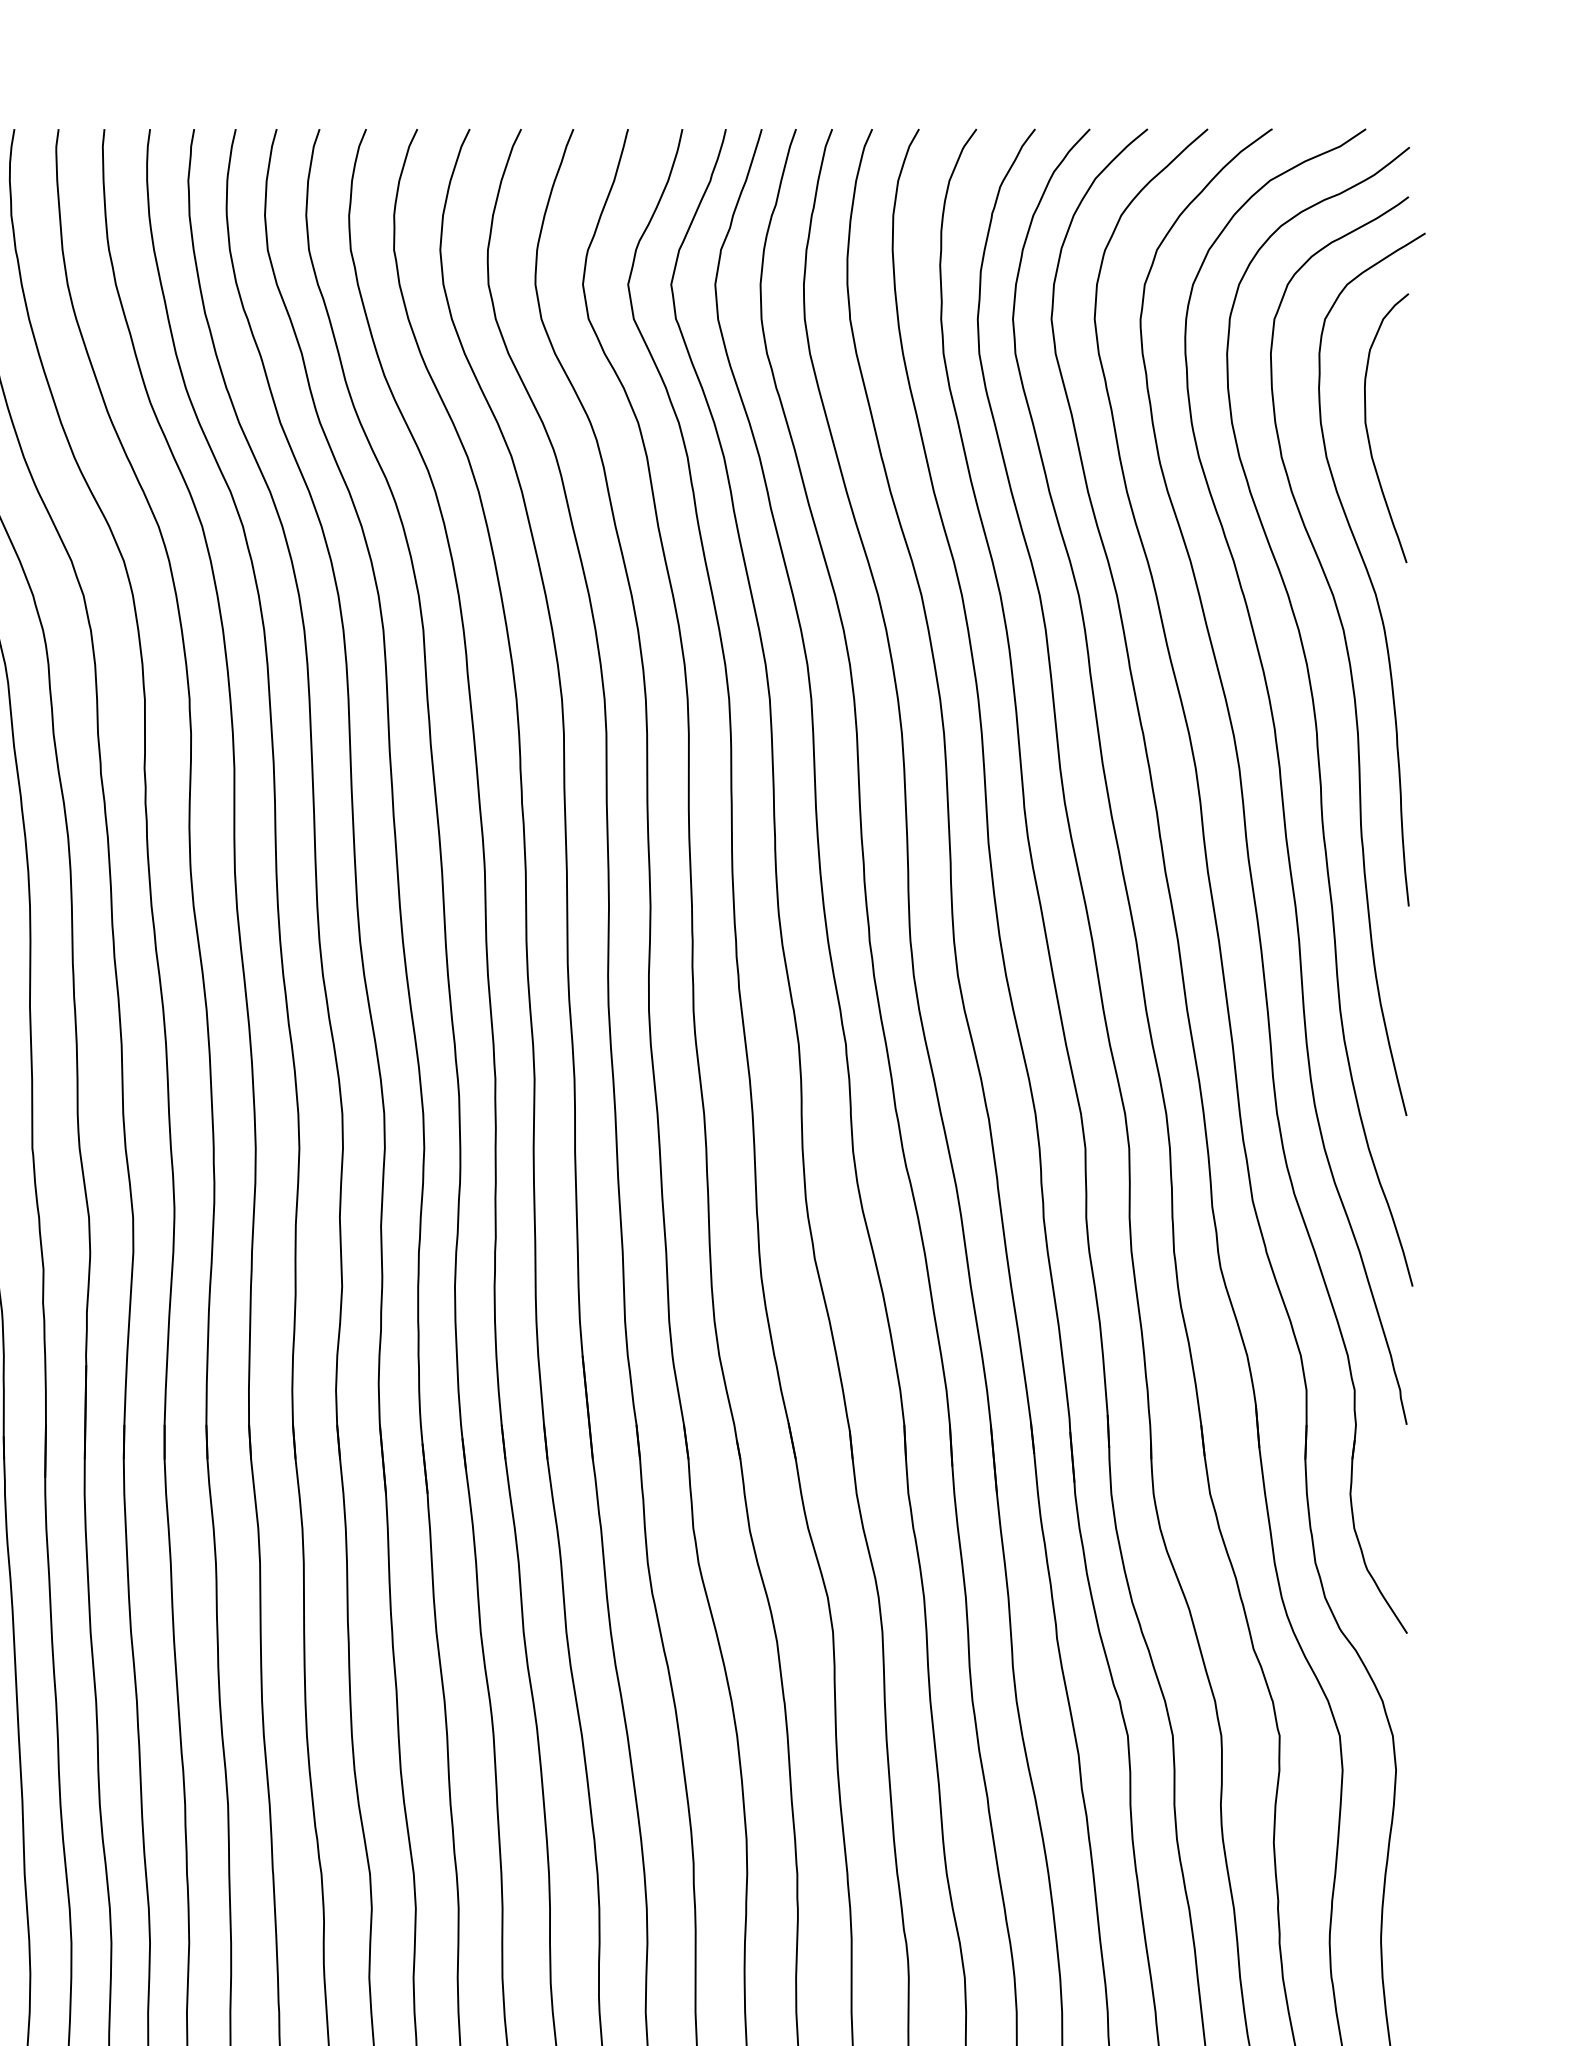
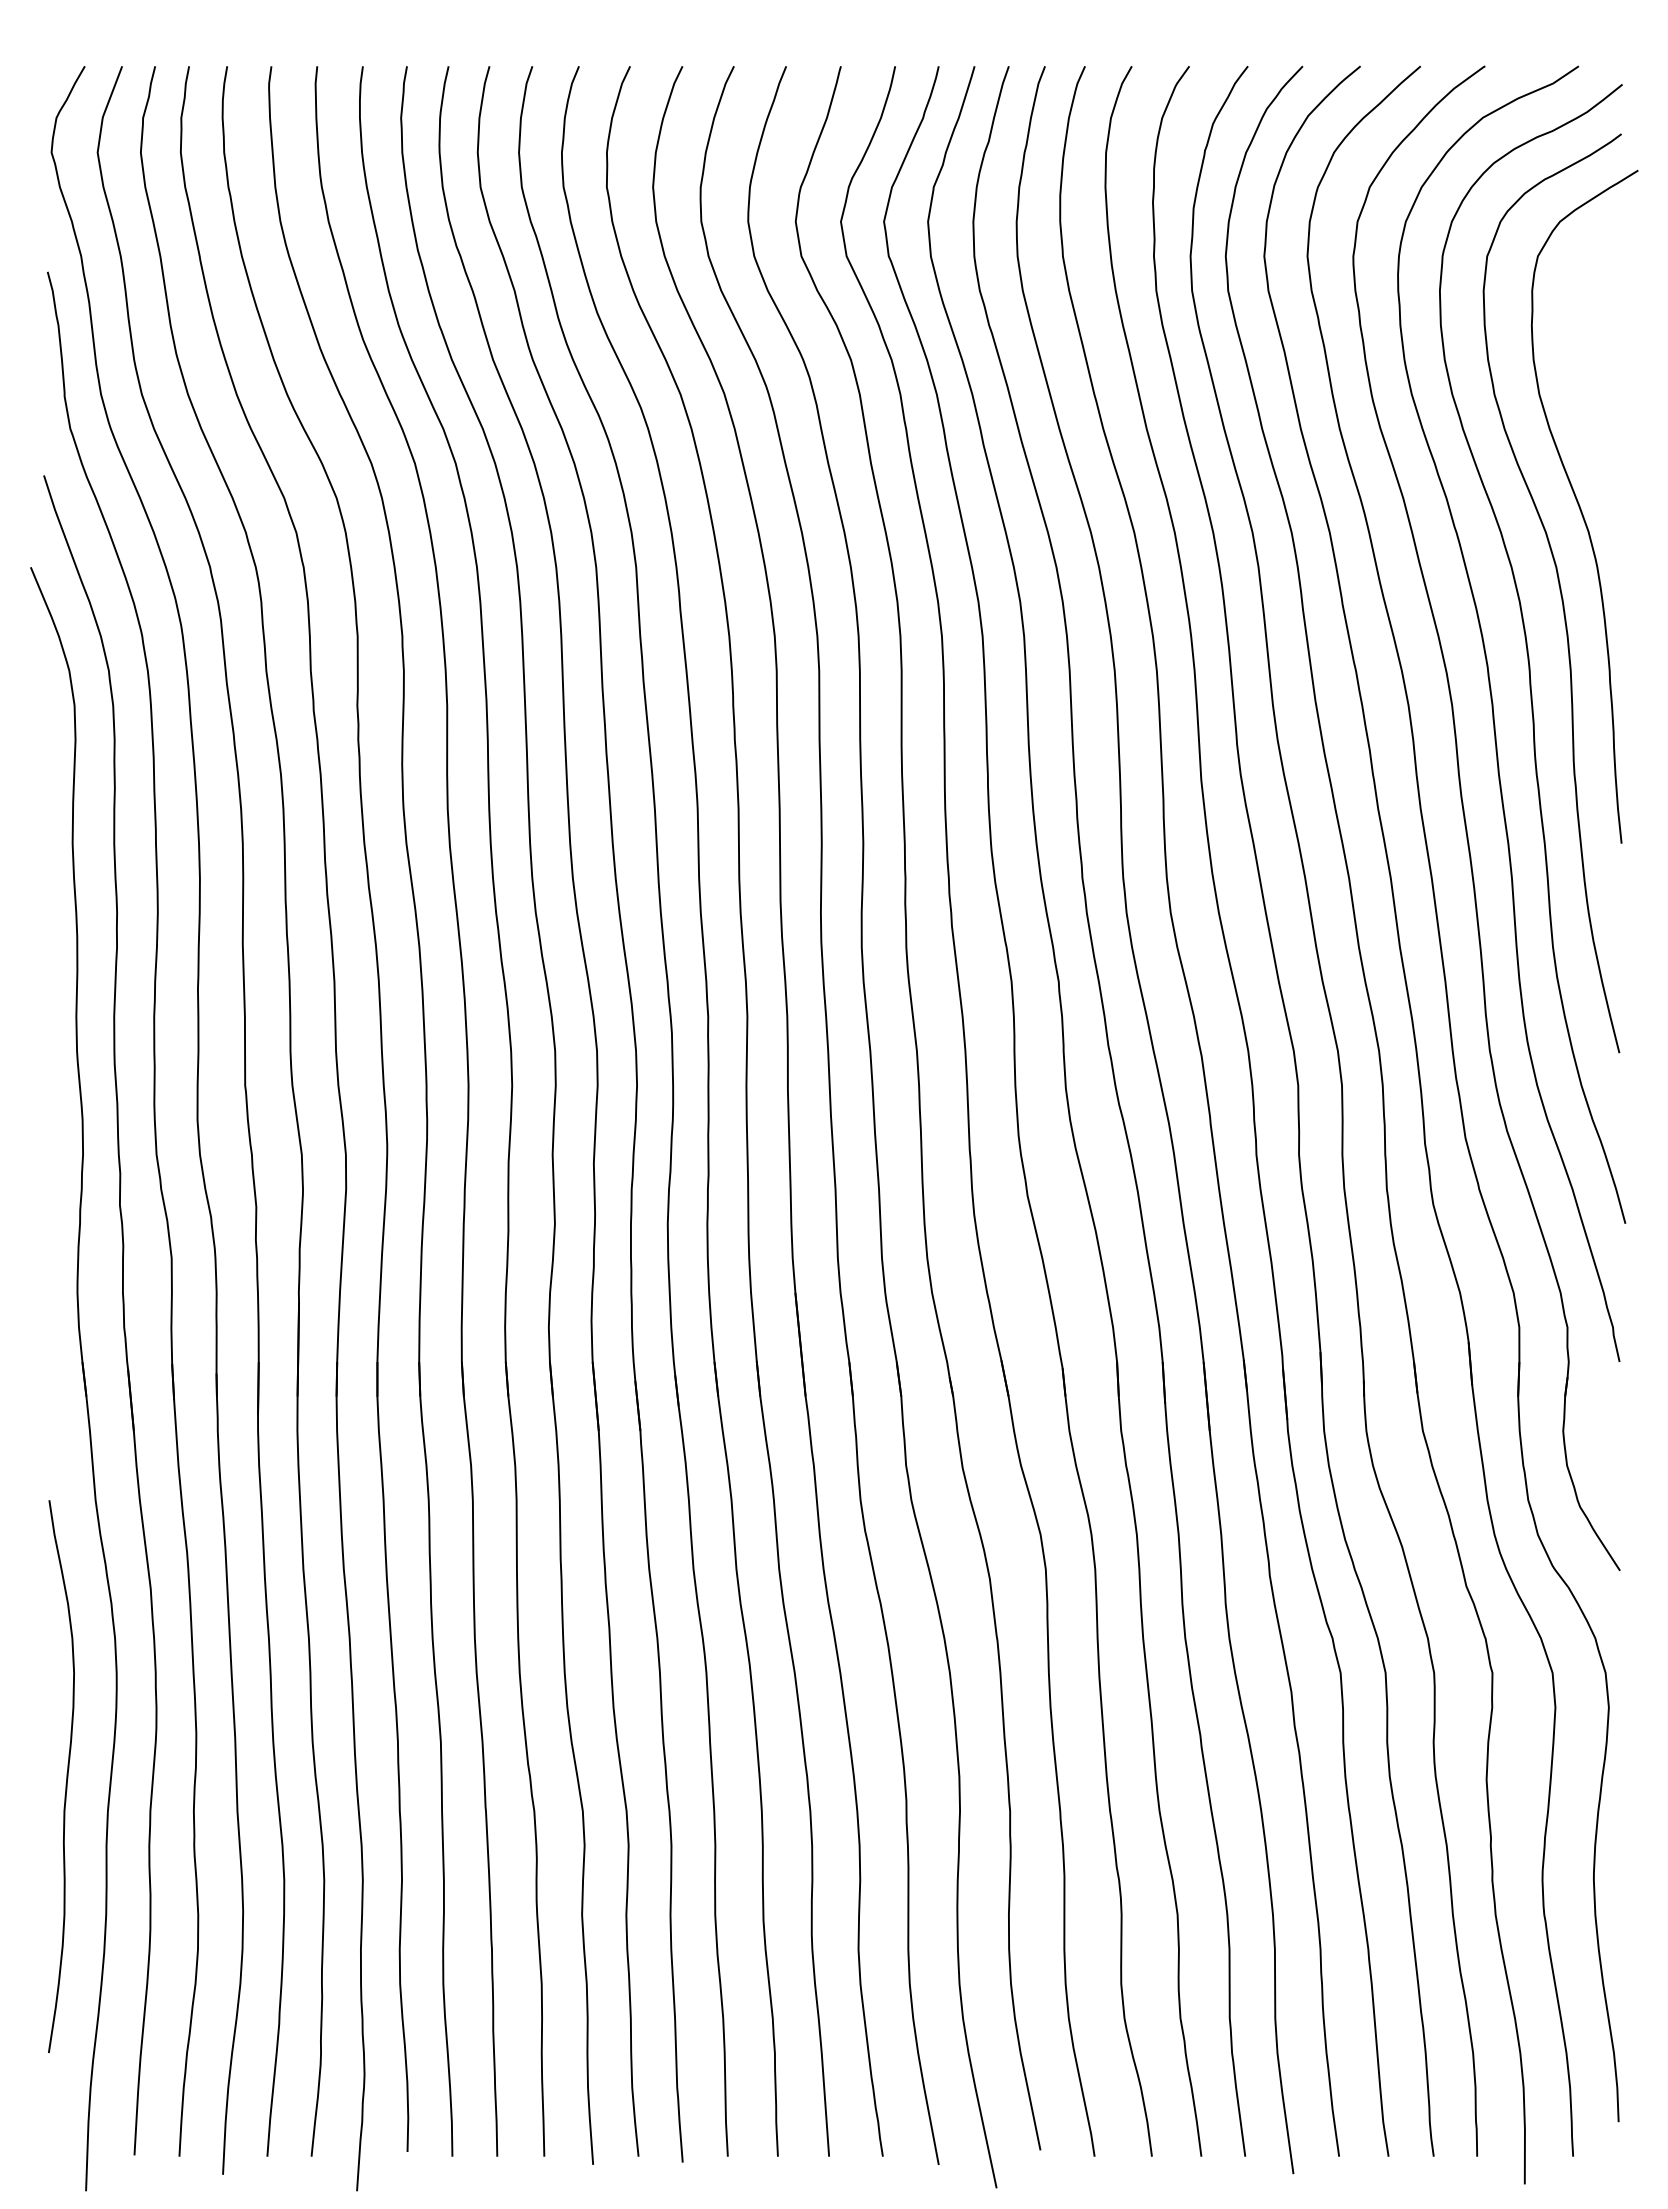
curve: (1368, 433) -> (1581, 370), removed

